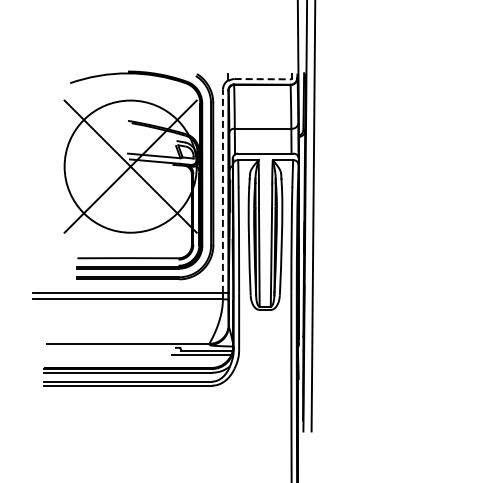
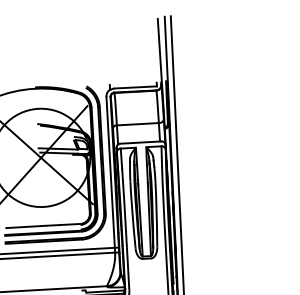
line: (263, 79) -> (136, 87), dashed -> solid
line: (222, 191) -> (110, 172), dashed -> solid

